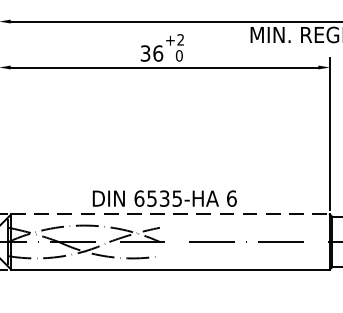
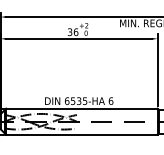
line: (169, 214) -> (81, 108), dashed -> solid

